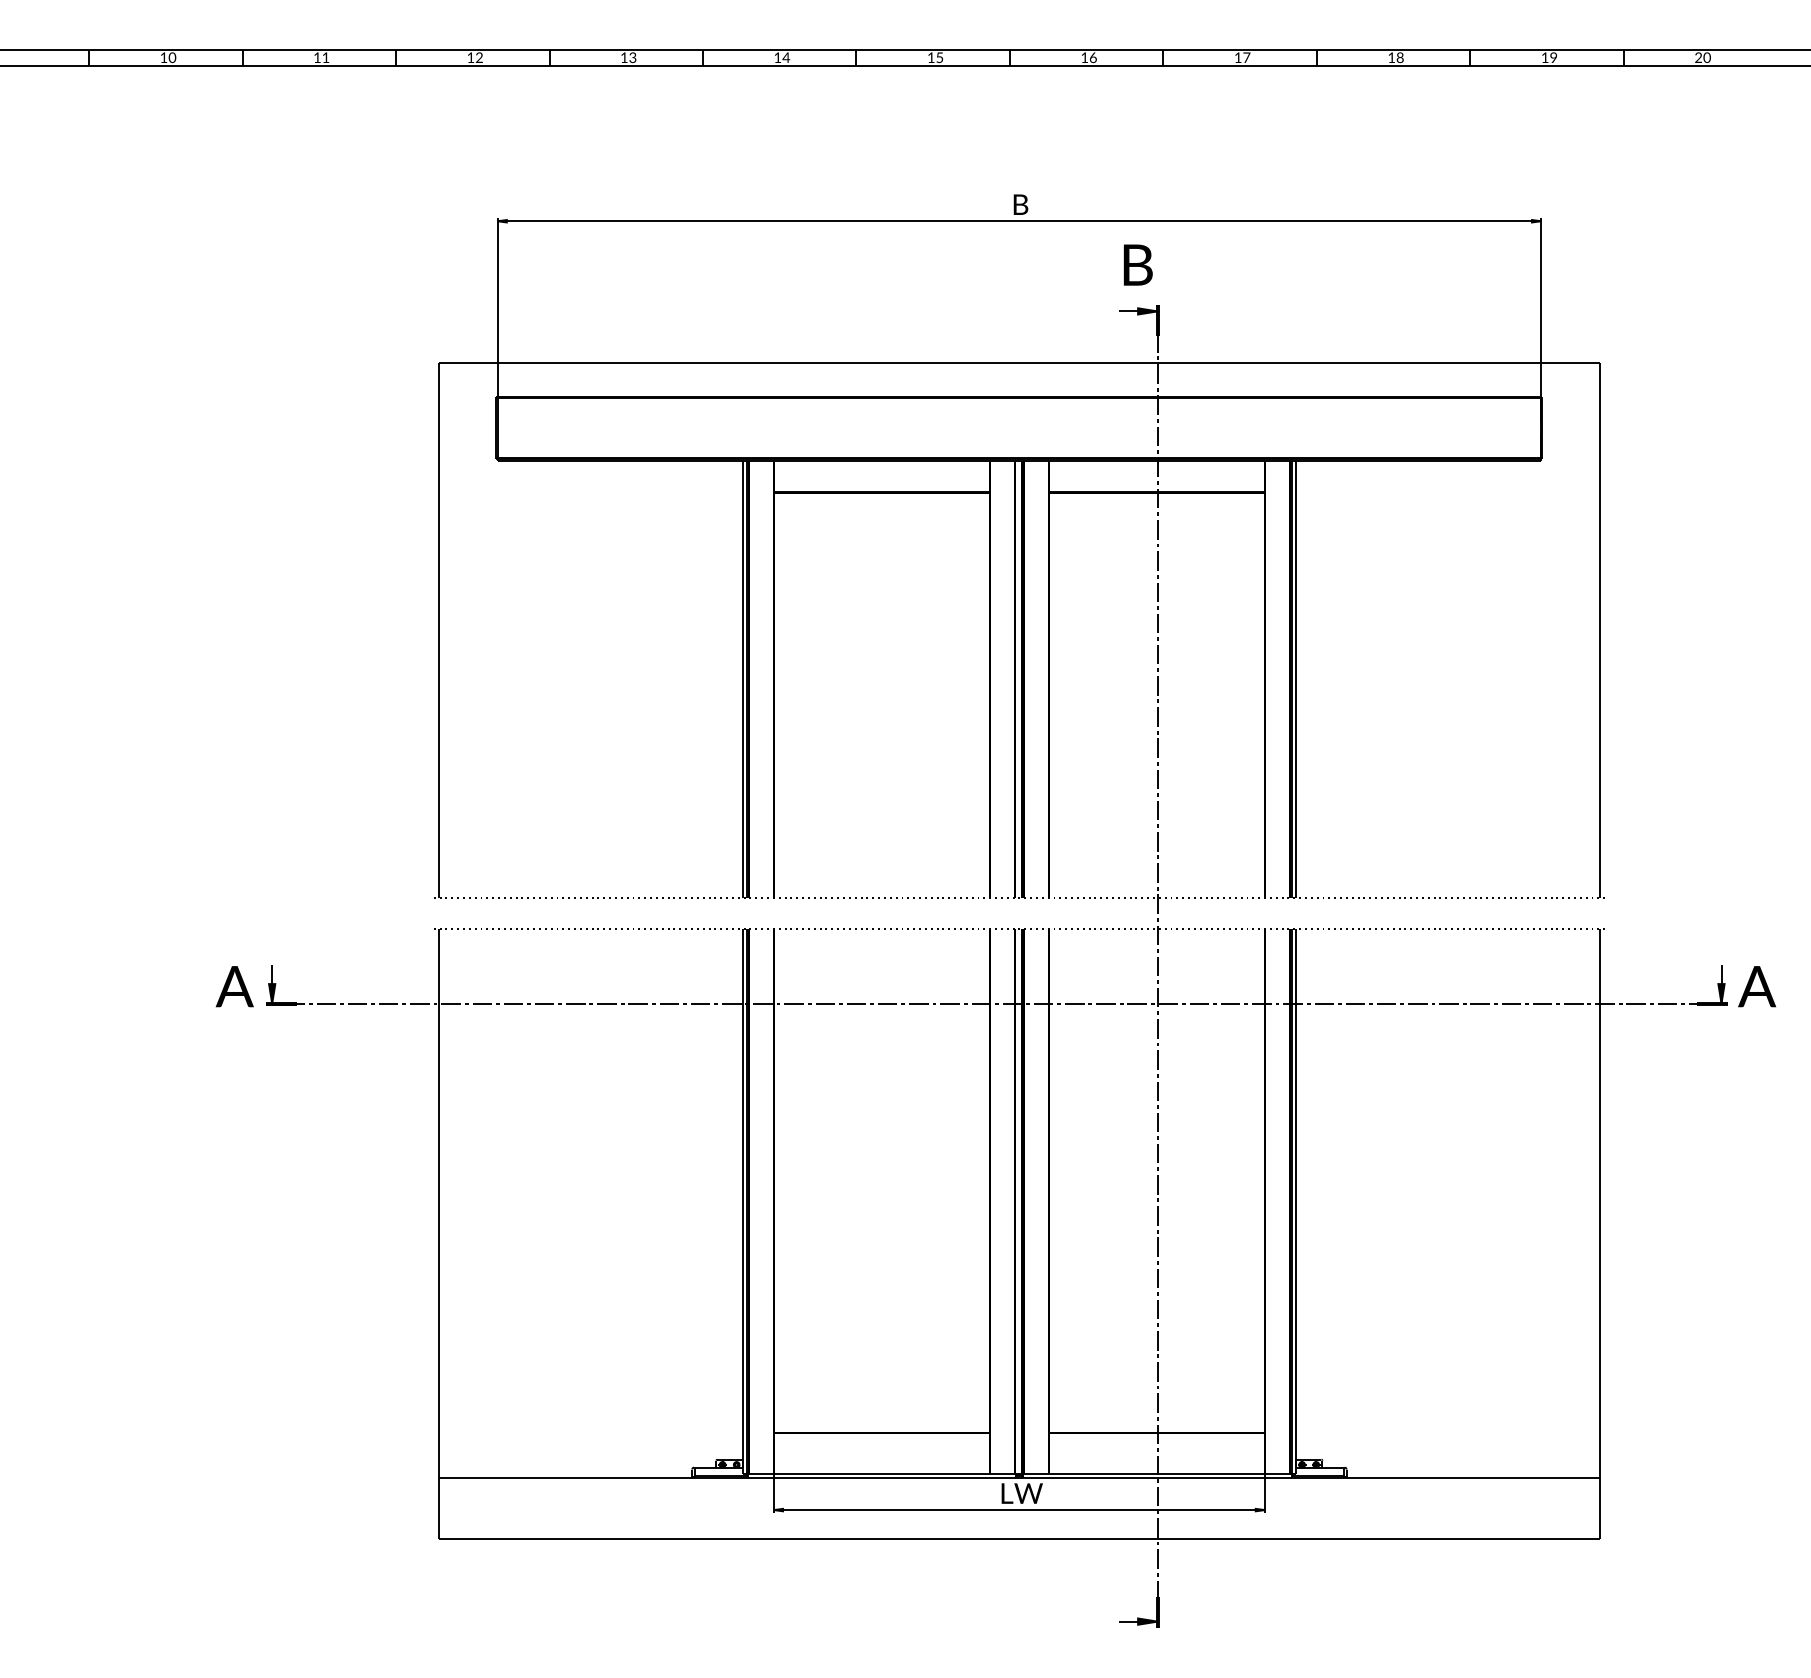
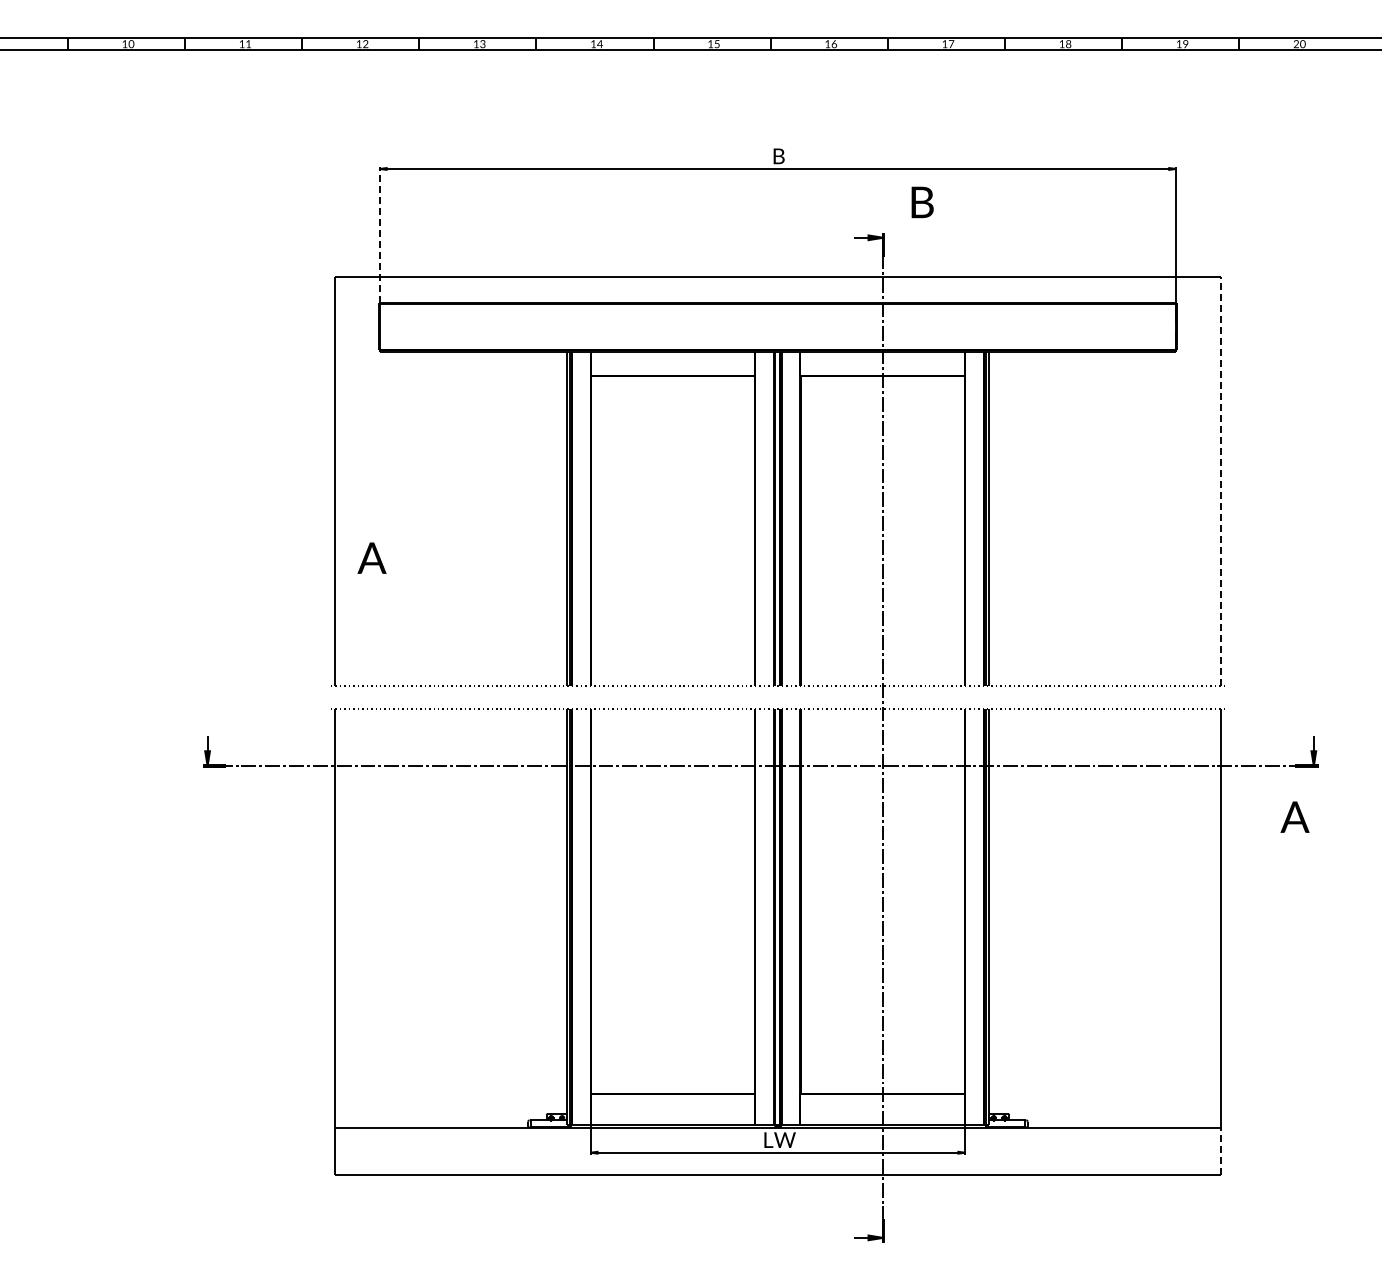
text: (1138, 265) -> (922, 202), moved
line: (497, 307) -> (379, 234), solid -> dashed
line: (1599, 629) -> (1220, 480), solid -> dashed
text: (234, 985) -> (371, 557), moved
text: (1756, 985) -> (1294, 816), moved
line: (1599, 1508) -> (1220, 1151), solid -> dashed

